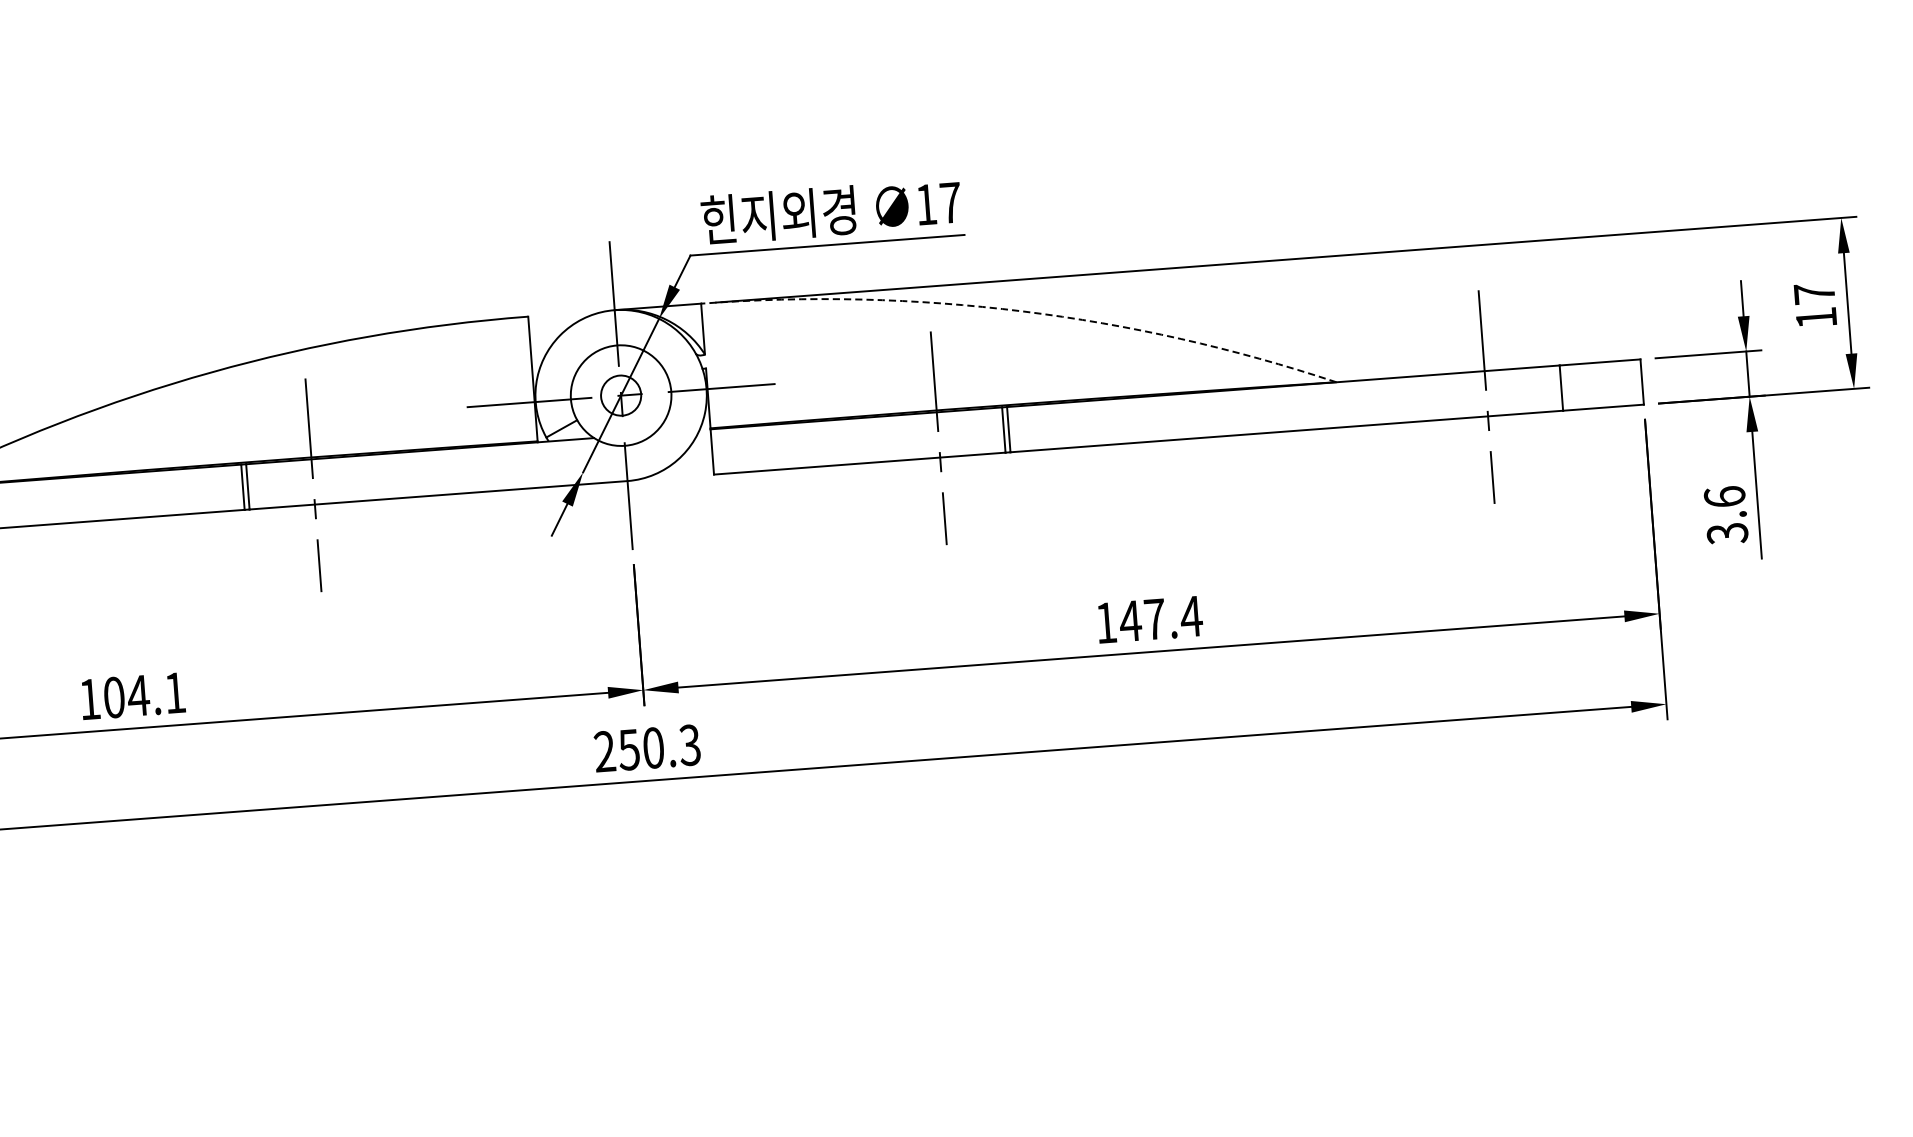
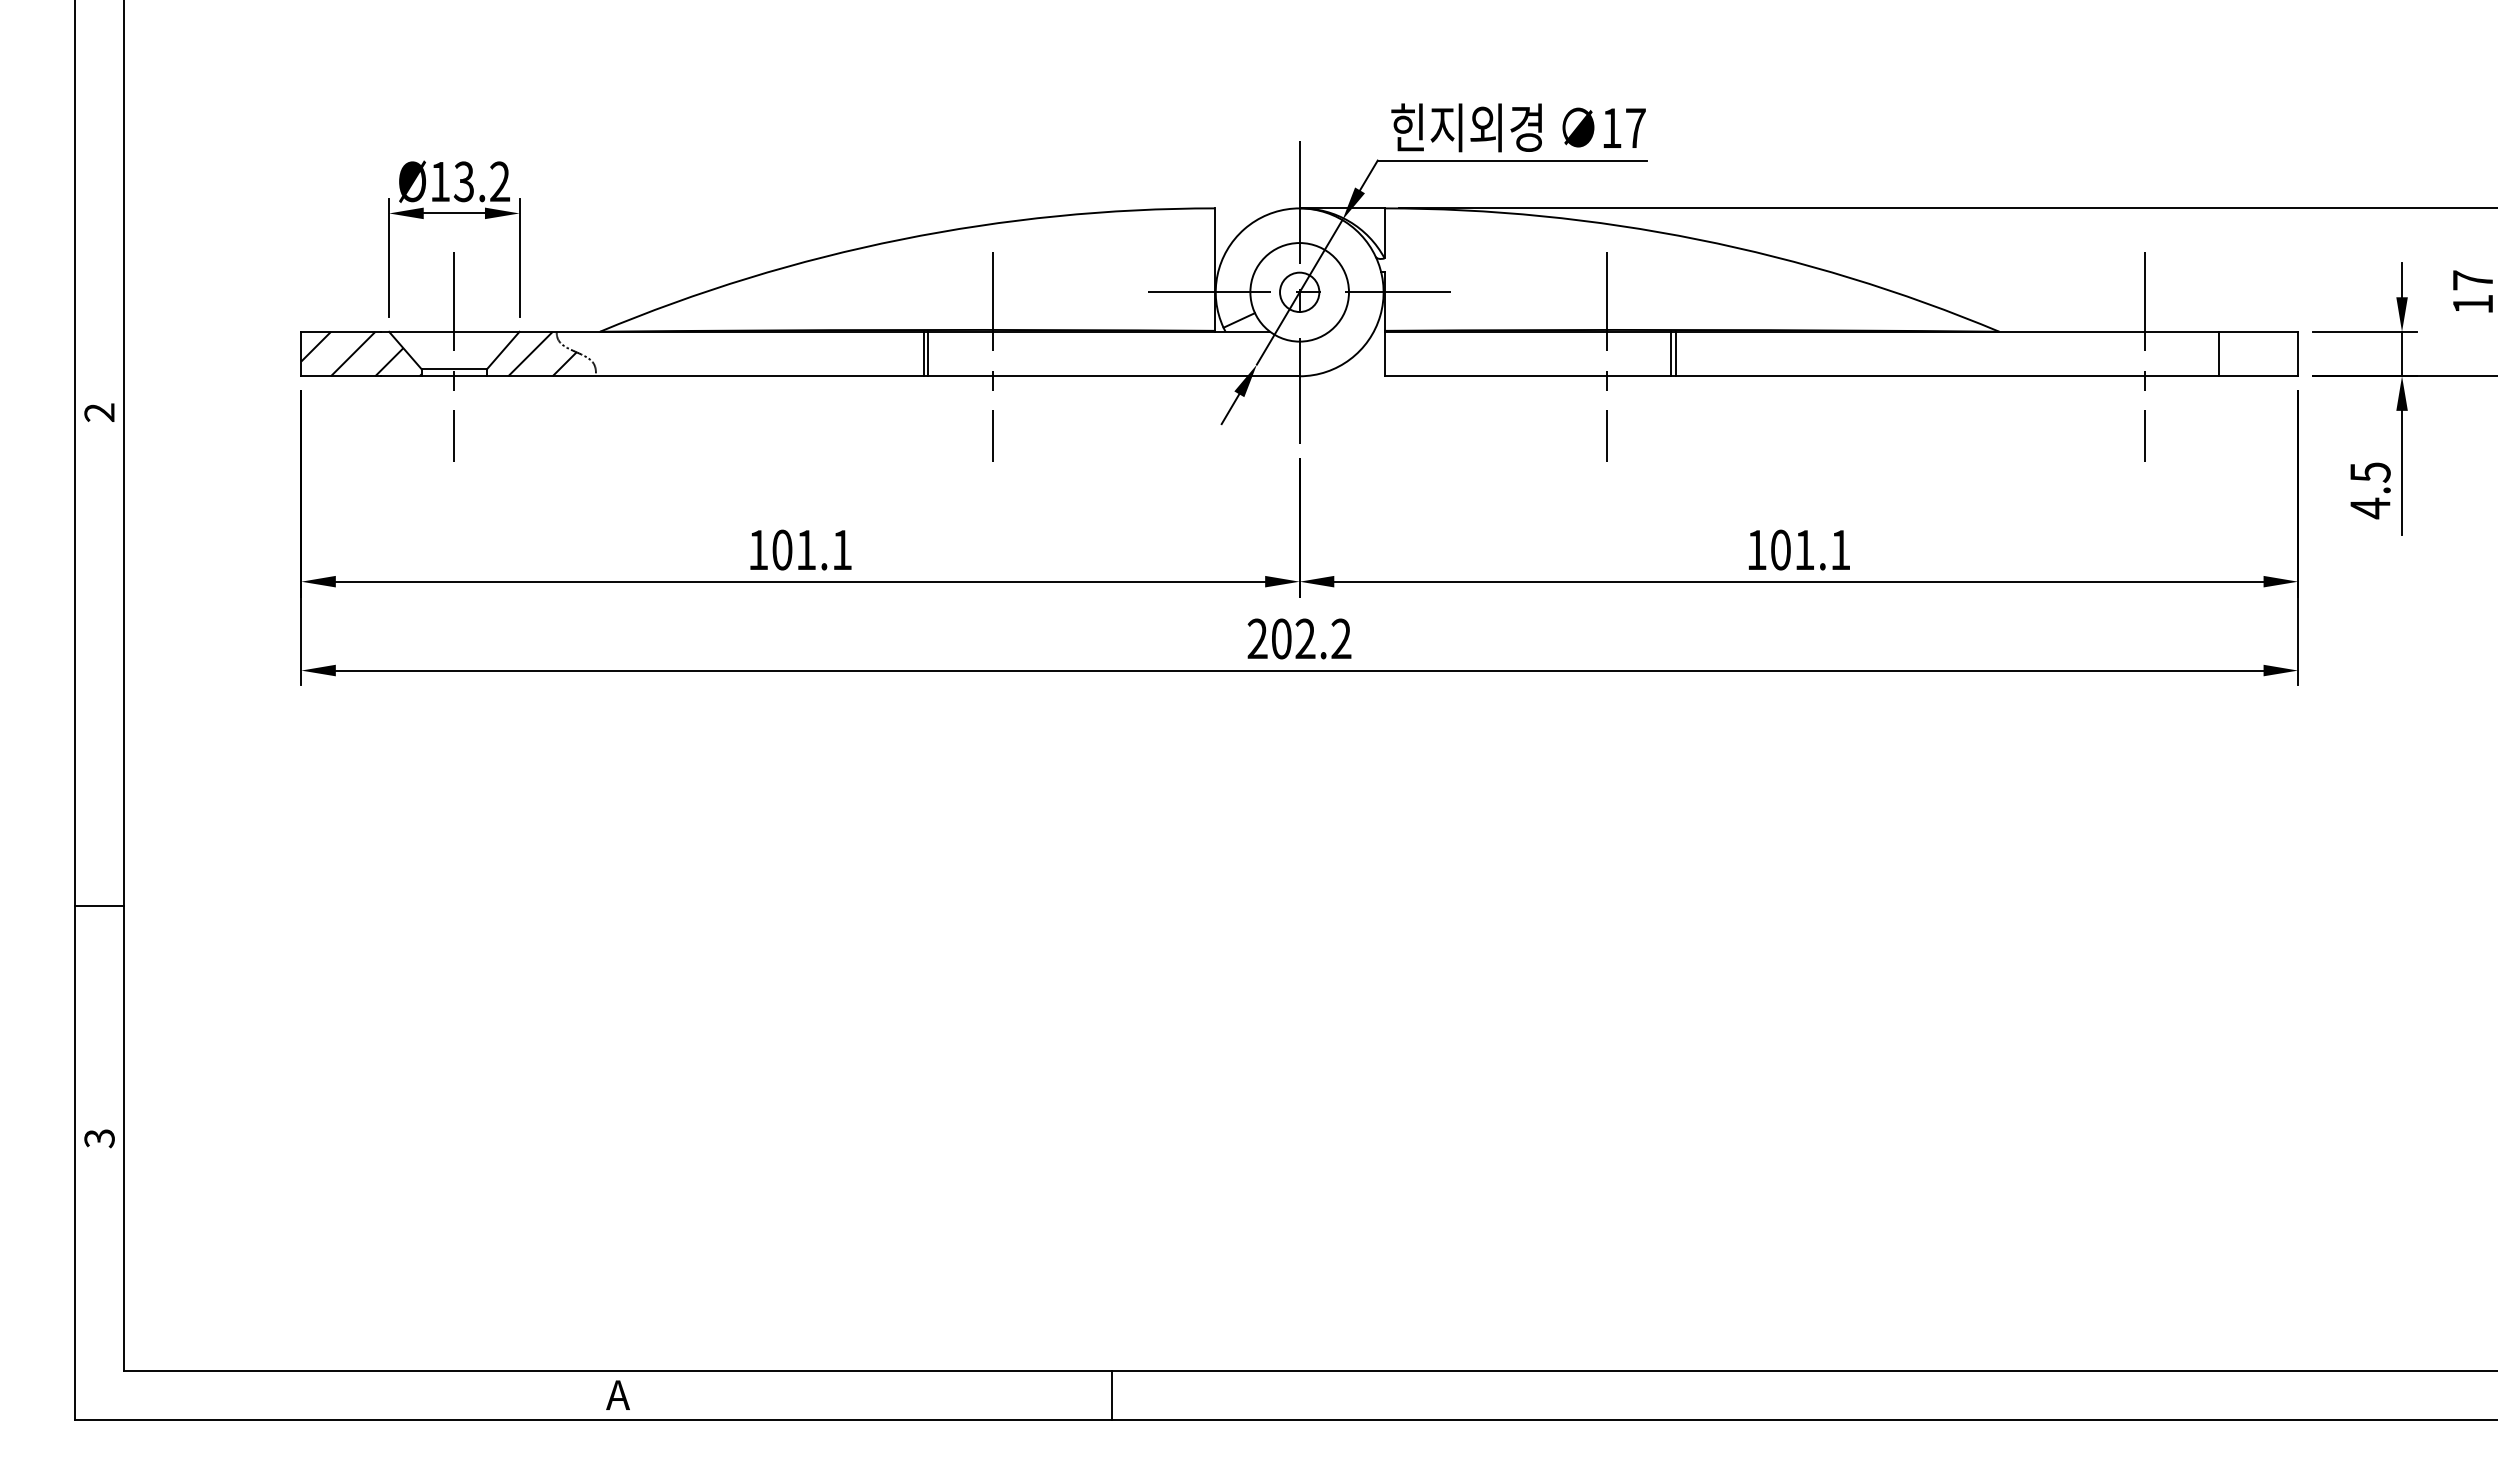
arc: (1023, 311) -> (1698, 239), dashed -> solid
text: (1726, 515) -> (2370, 490), 3.6 -> 4.5
text: (1160, 618) -> (1810, 549), 147.4 -> 101.1
text: (138, 695) -> (806, 549), 104.1 -> 101.1
text: (659, 747) -> (1311, 638), 250.3 -> 202.2

